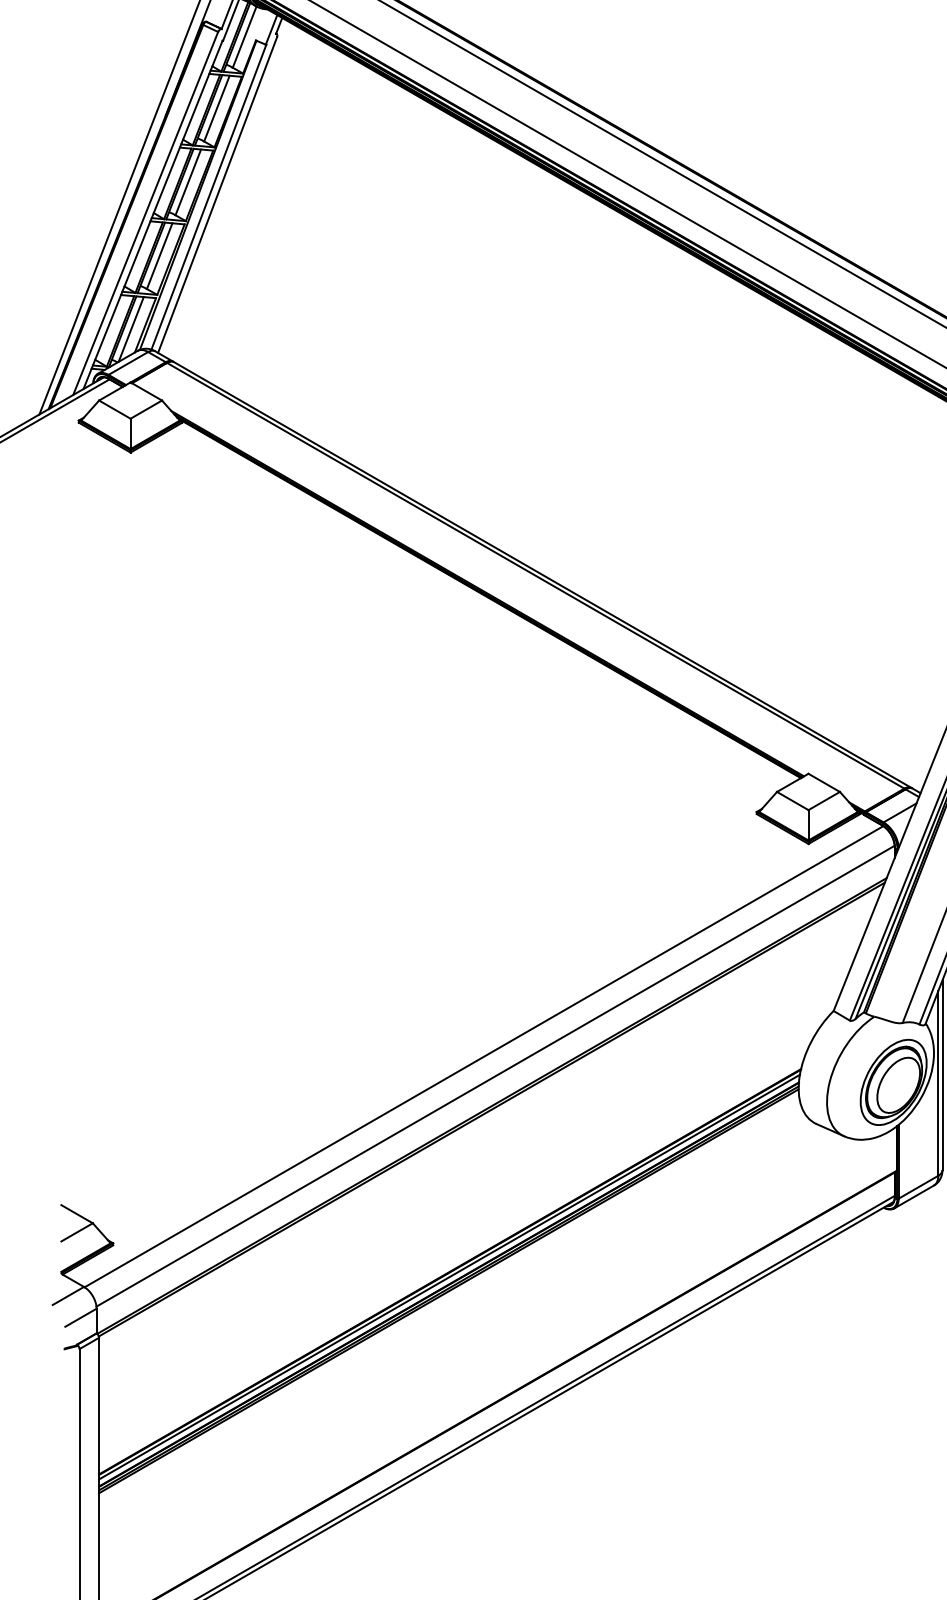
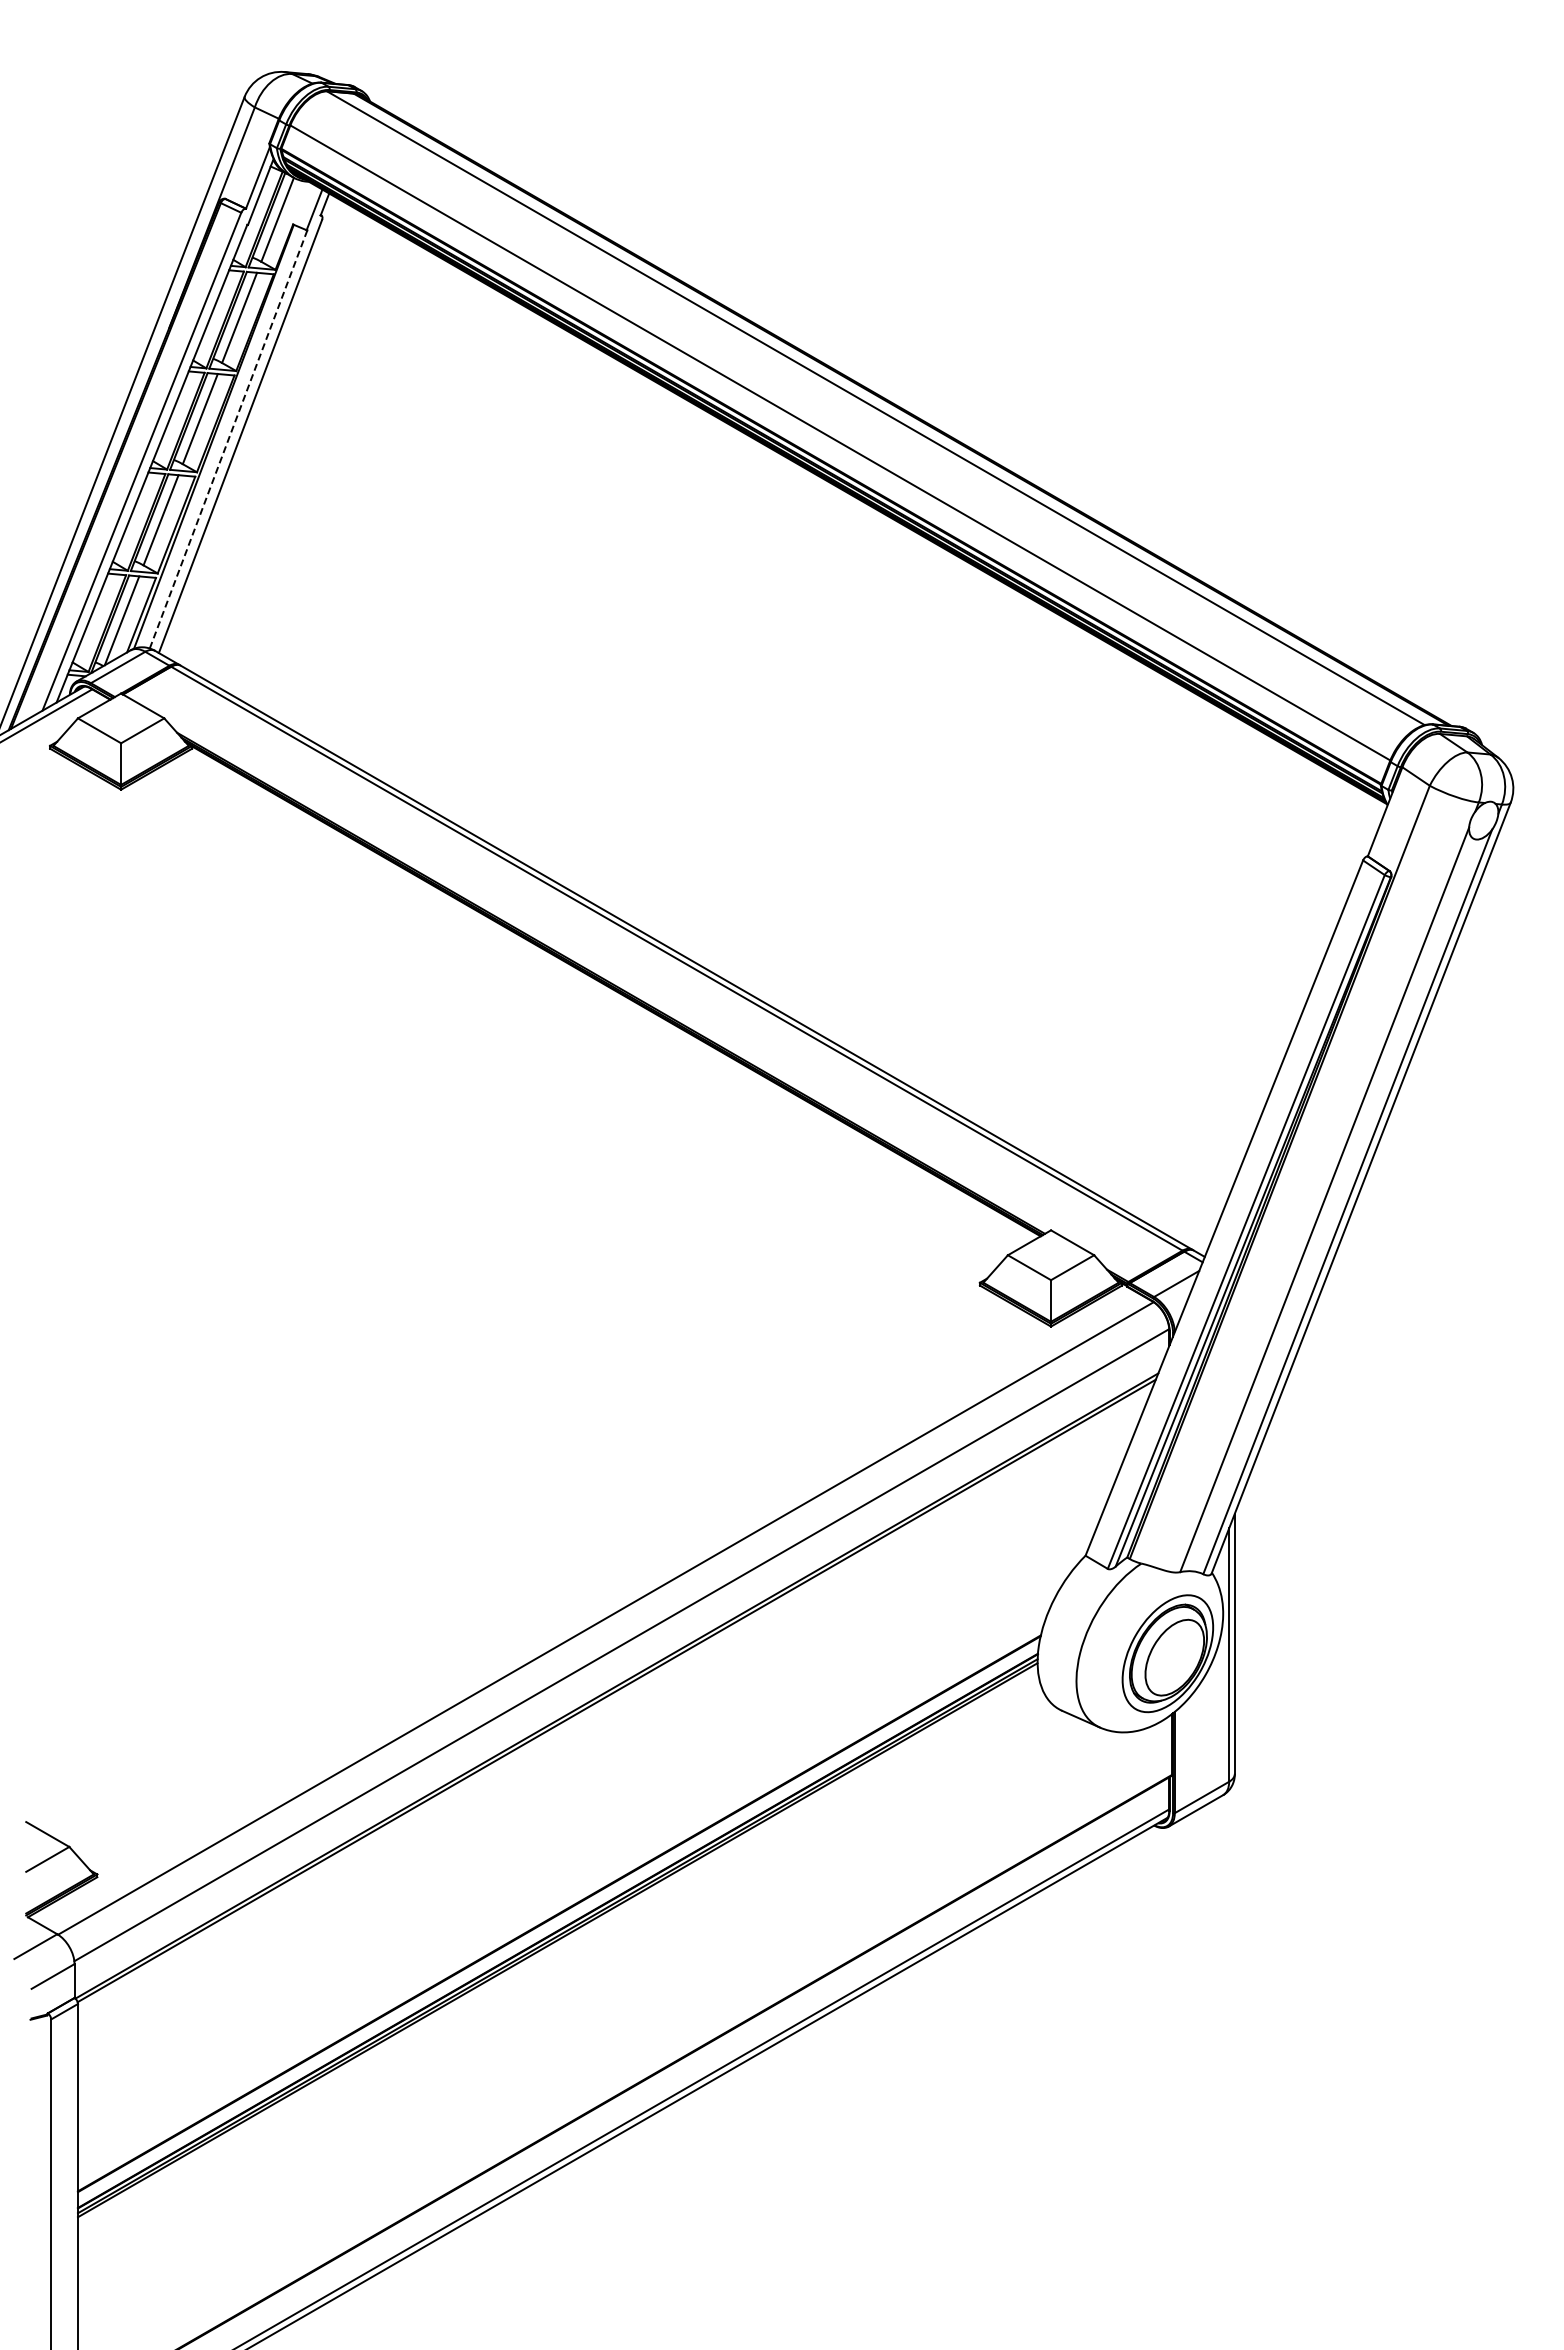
line: (208, 197) -> (228, 439), solid -> dashed
line: (449, 1276) -> (558, 1920), removed

